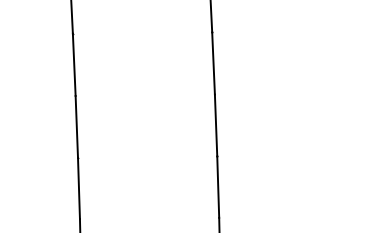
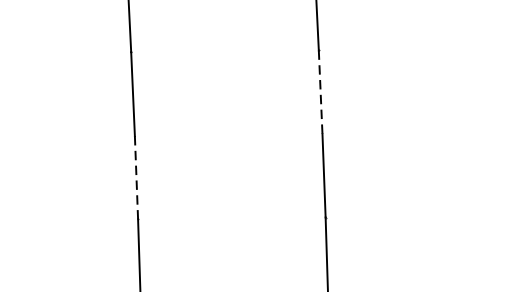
line: (213, 64) -> (320, 93), solid -> dashed
line: (76, 126) -> (136, 177), solid -> dashed

